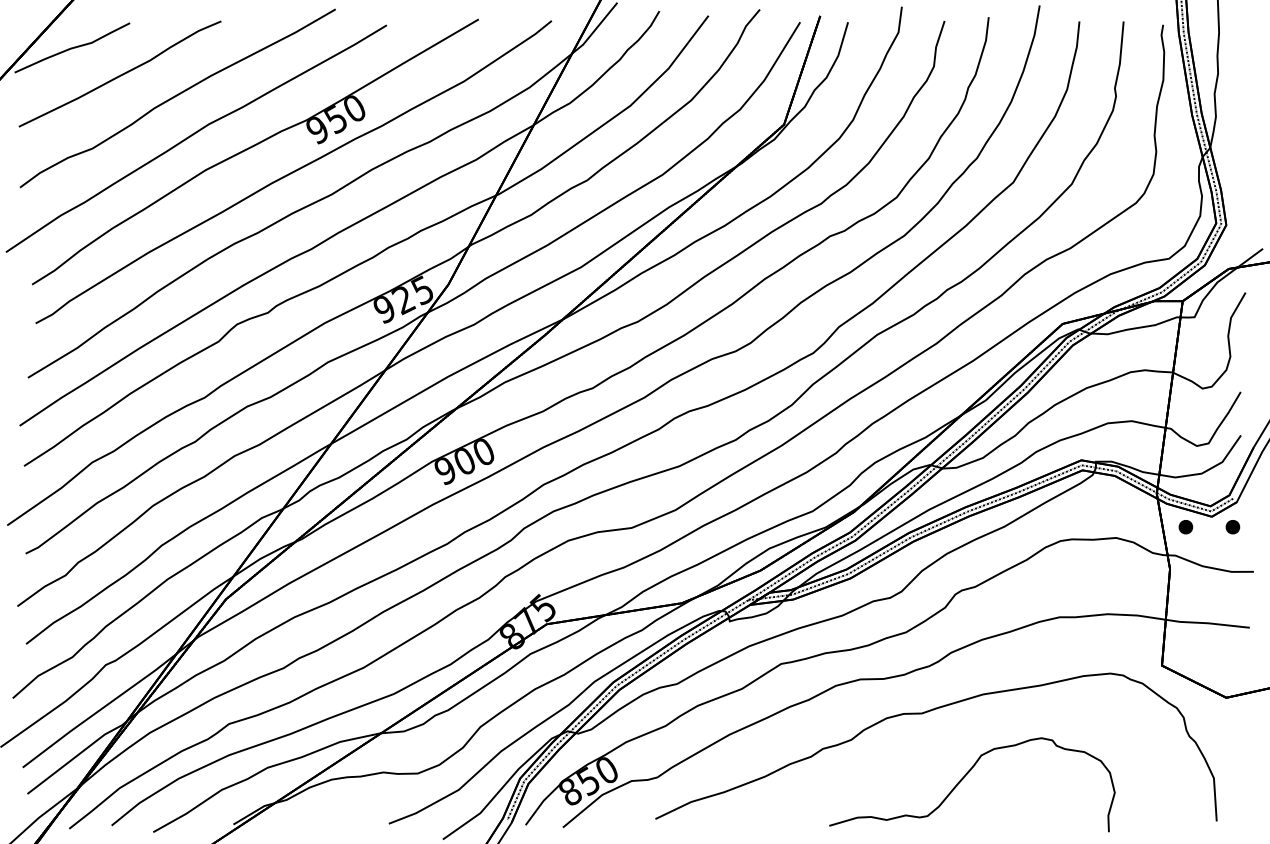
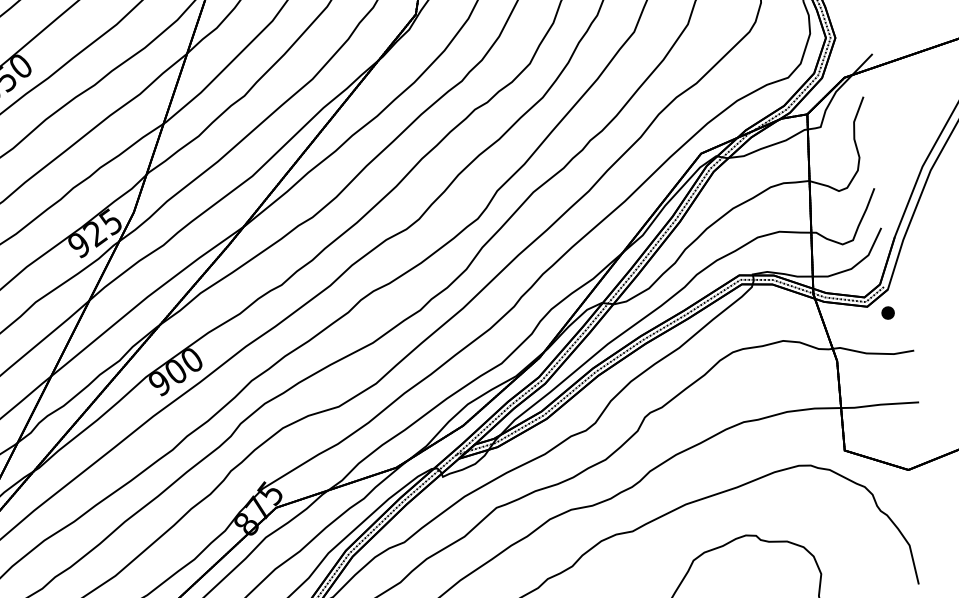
part: (1185, 527) -> (844, 320), removed

